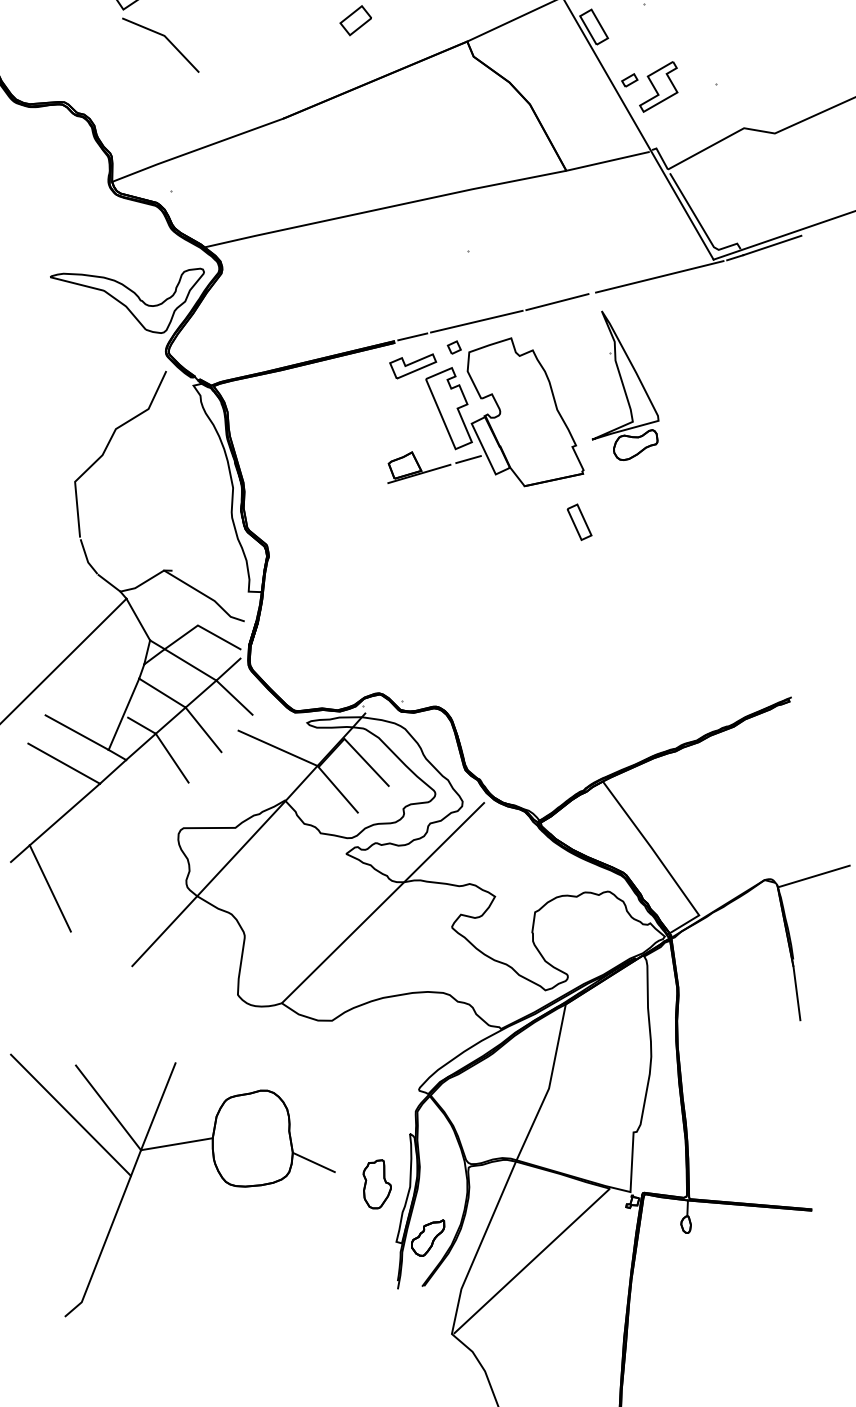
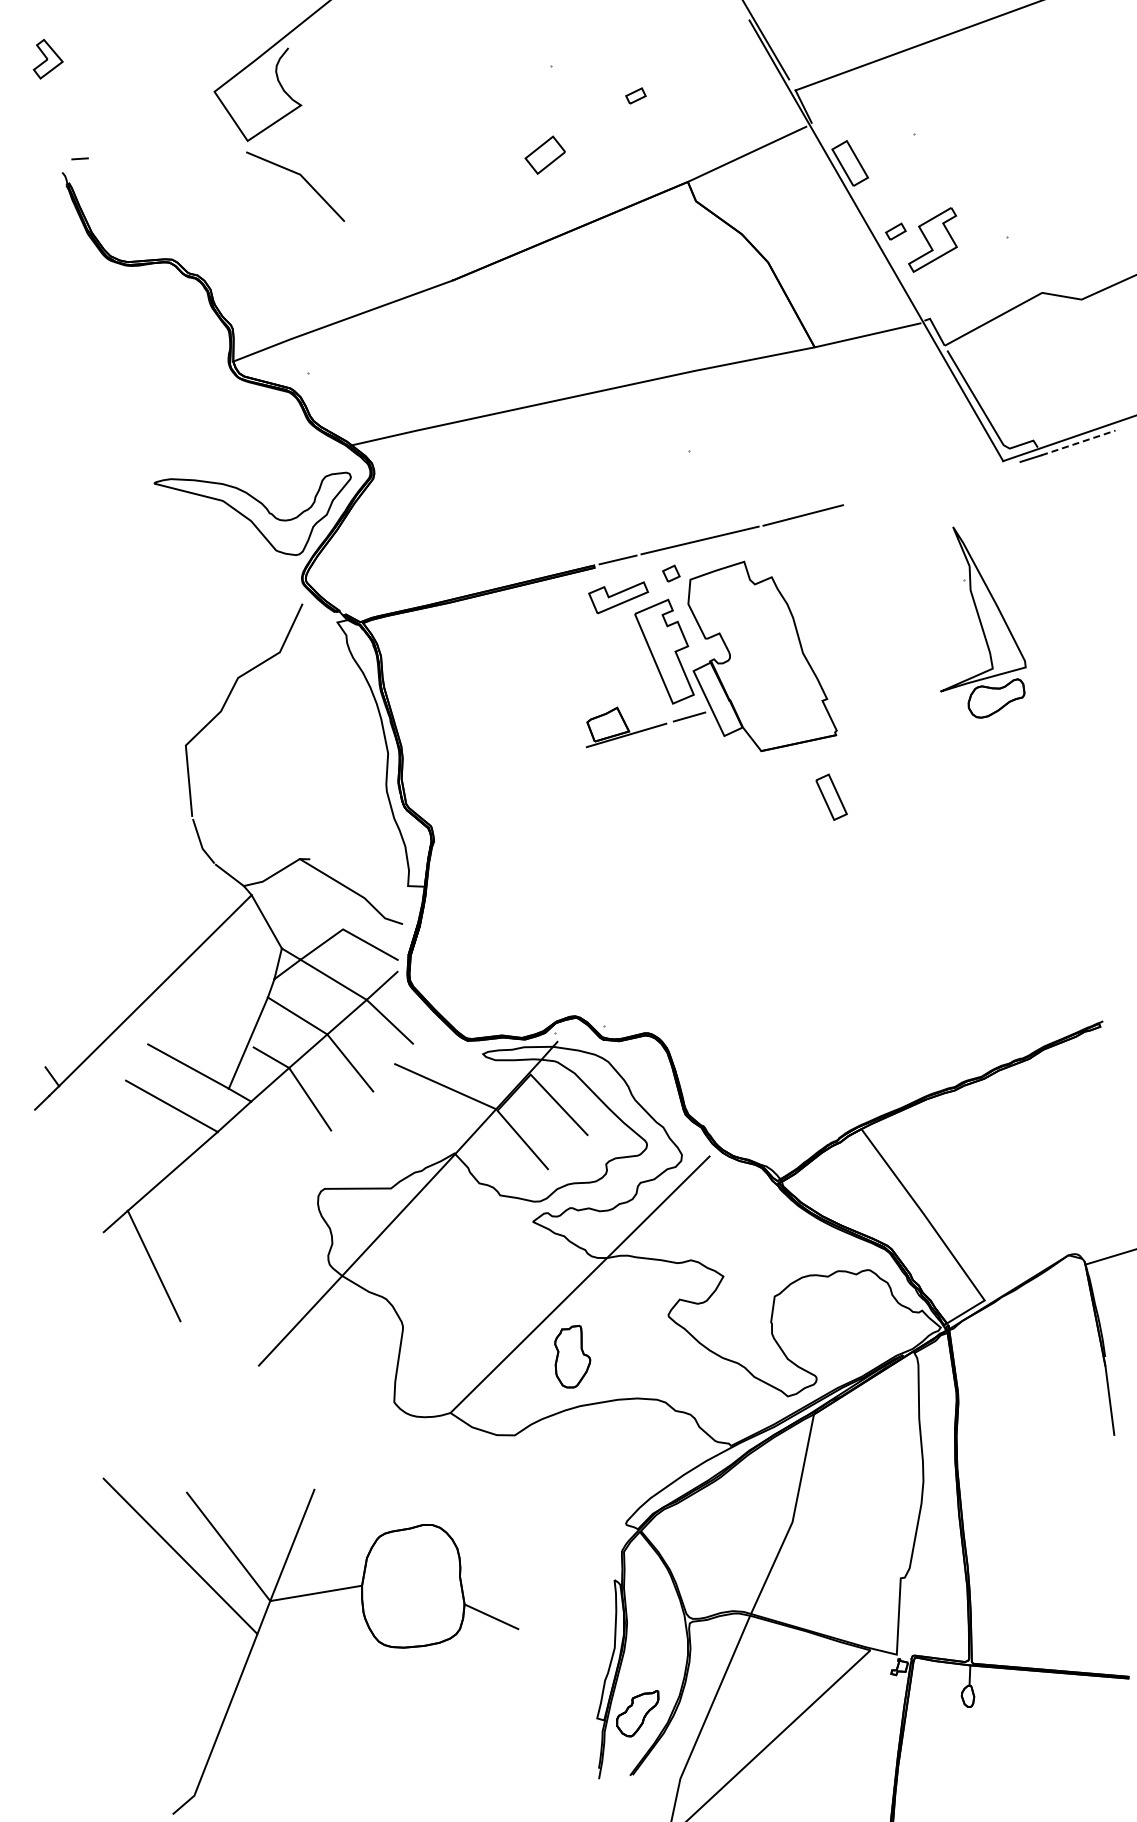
line: (772, 245) -> (1078, 442), solid -> dashed
line: (659, 276) -> (933, 482), removed
part: (625, 385) -> (983, 622), moved
part: (377, 1184) -> (572, 1356), moved

